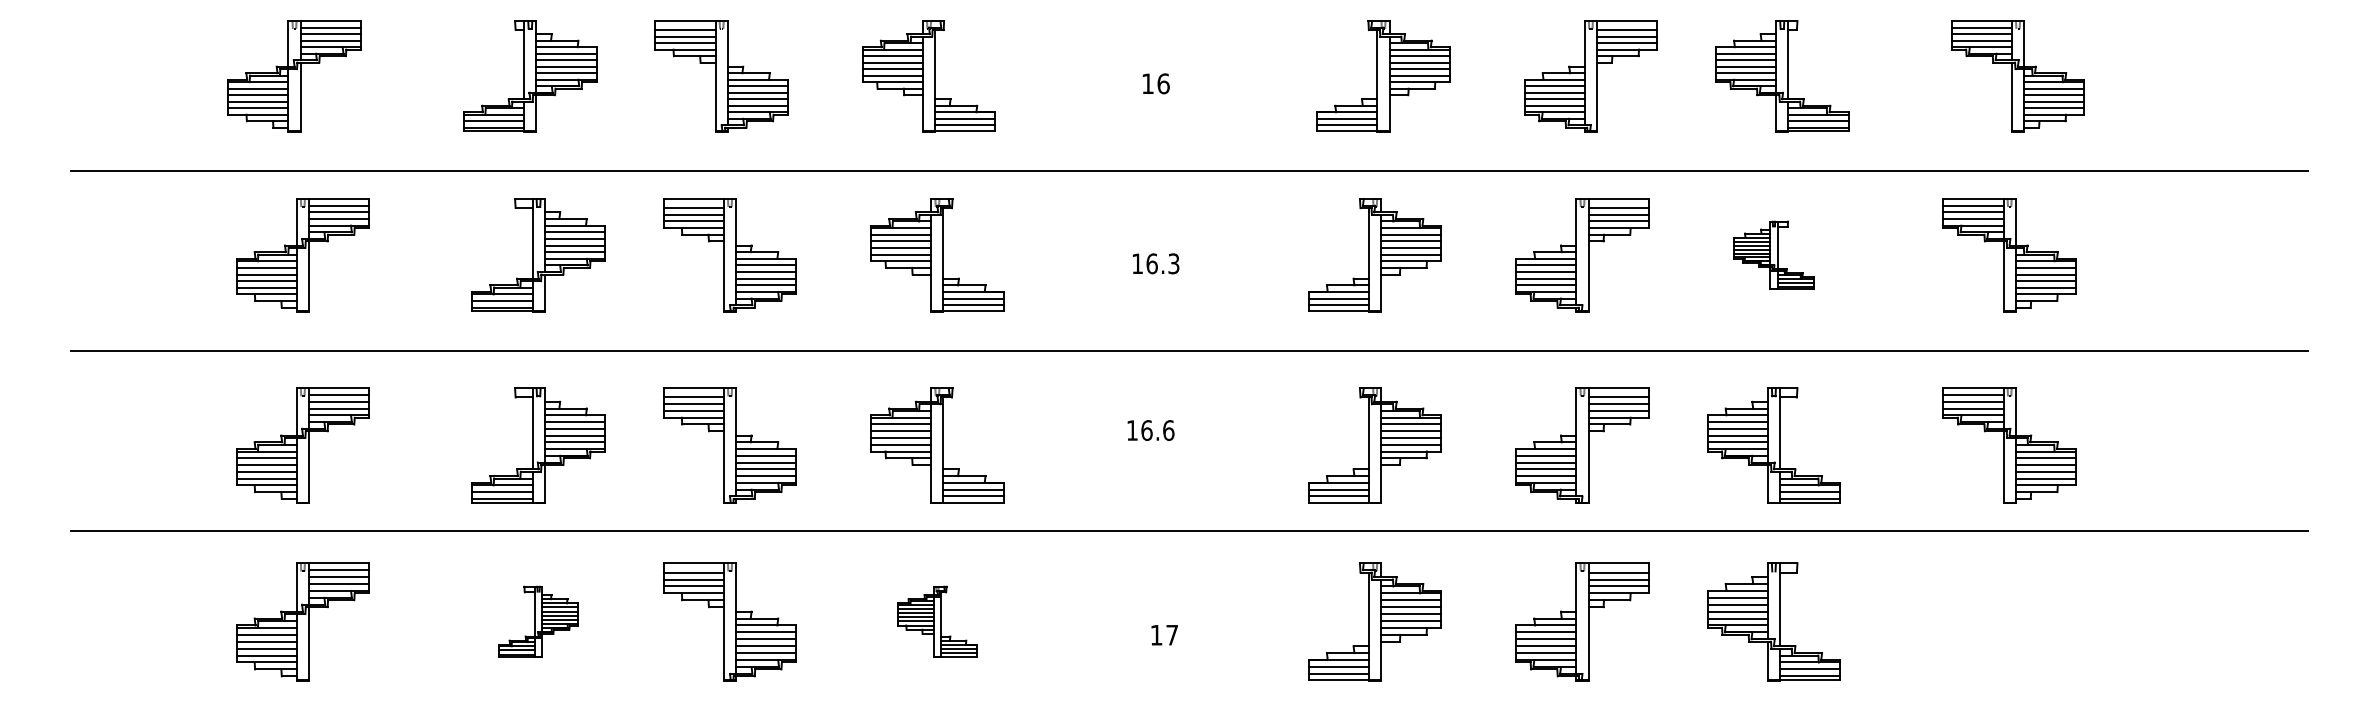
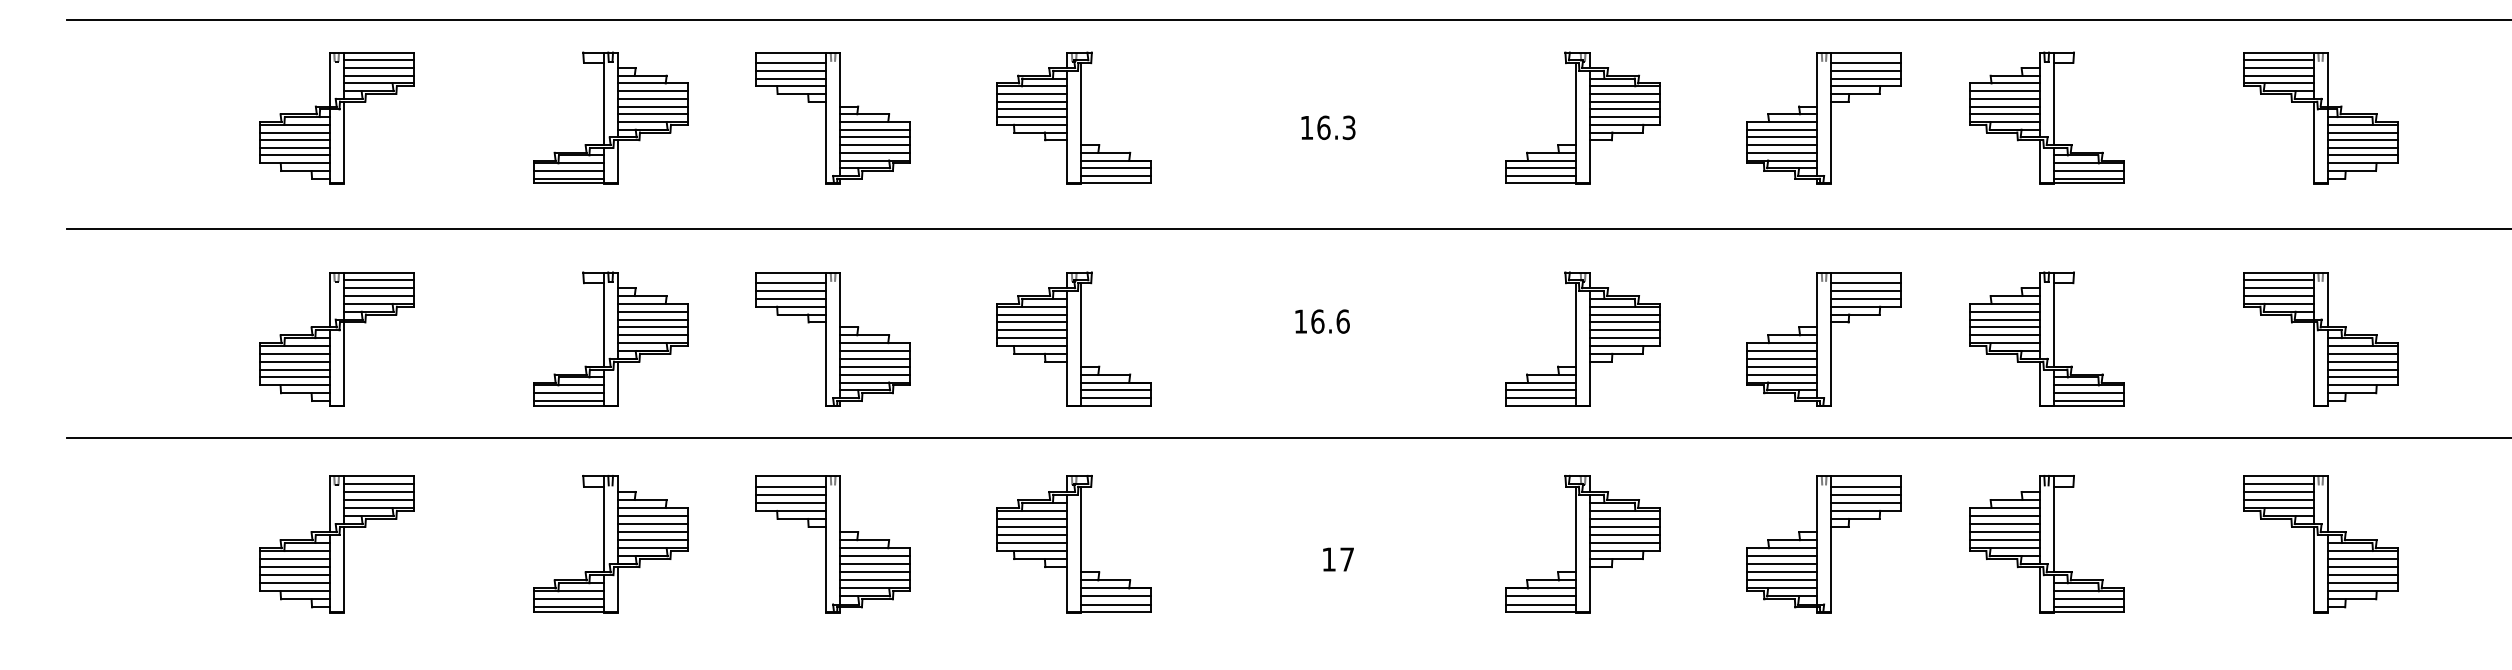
part: (1773, 255) -> (2046, 118), size x1.67
part: (538, 621) -> (610, 543), size x1.67
part: (937, 621) -> (1074, 543), size x1.67
part: (2009, 621) -> (2320, 543), added

